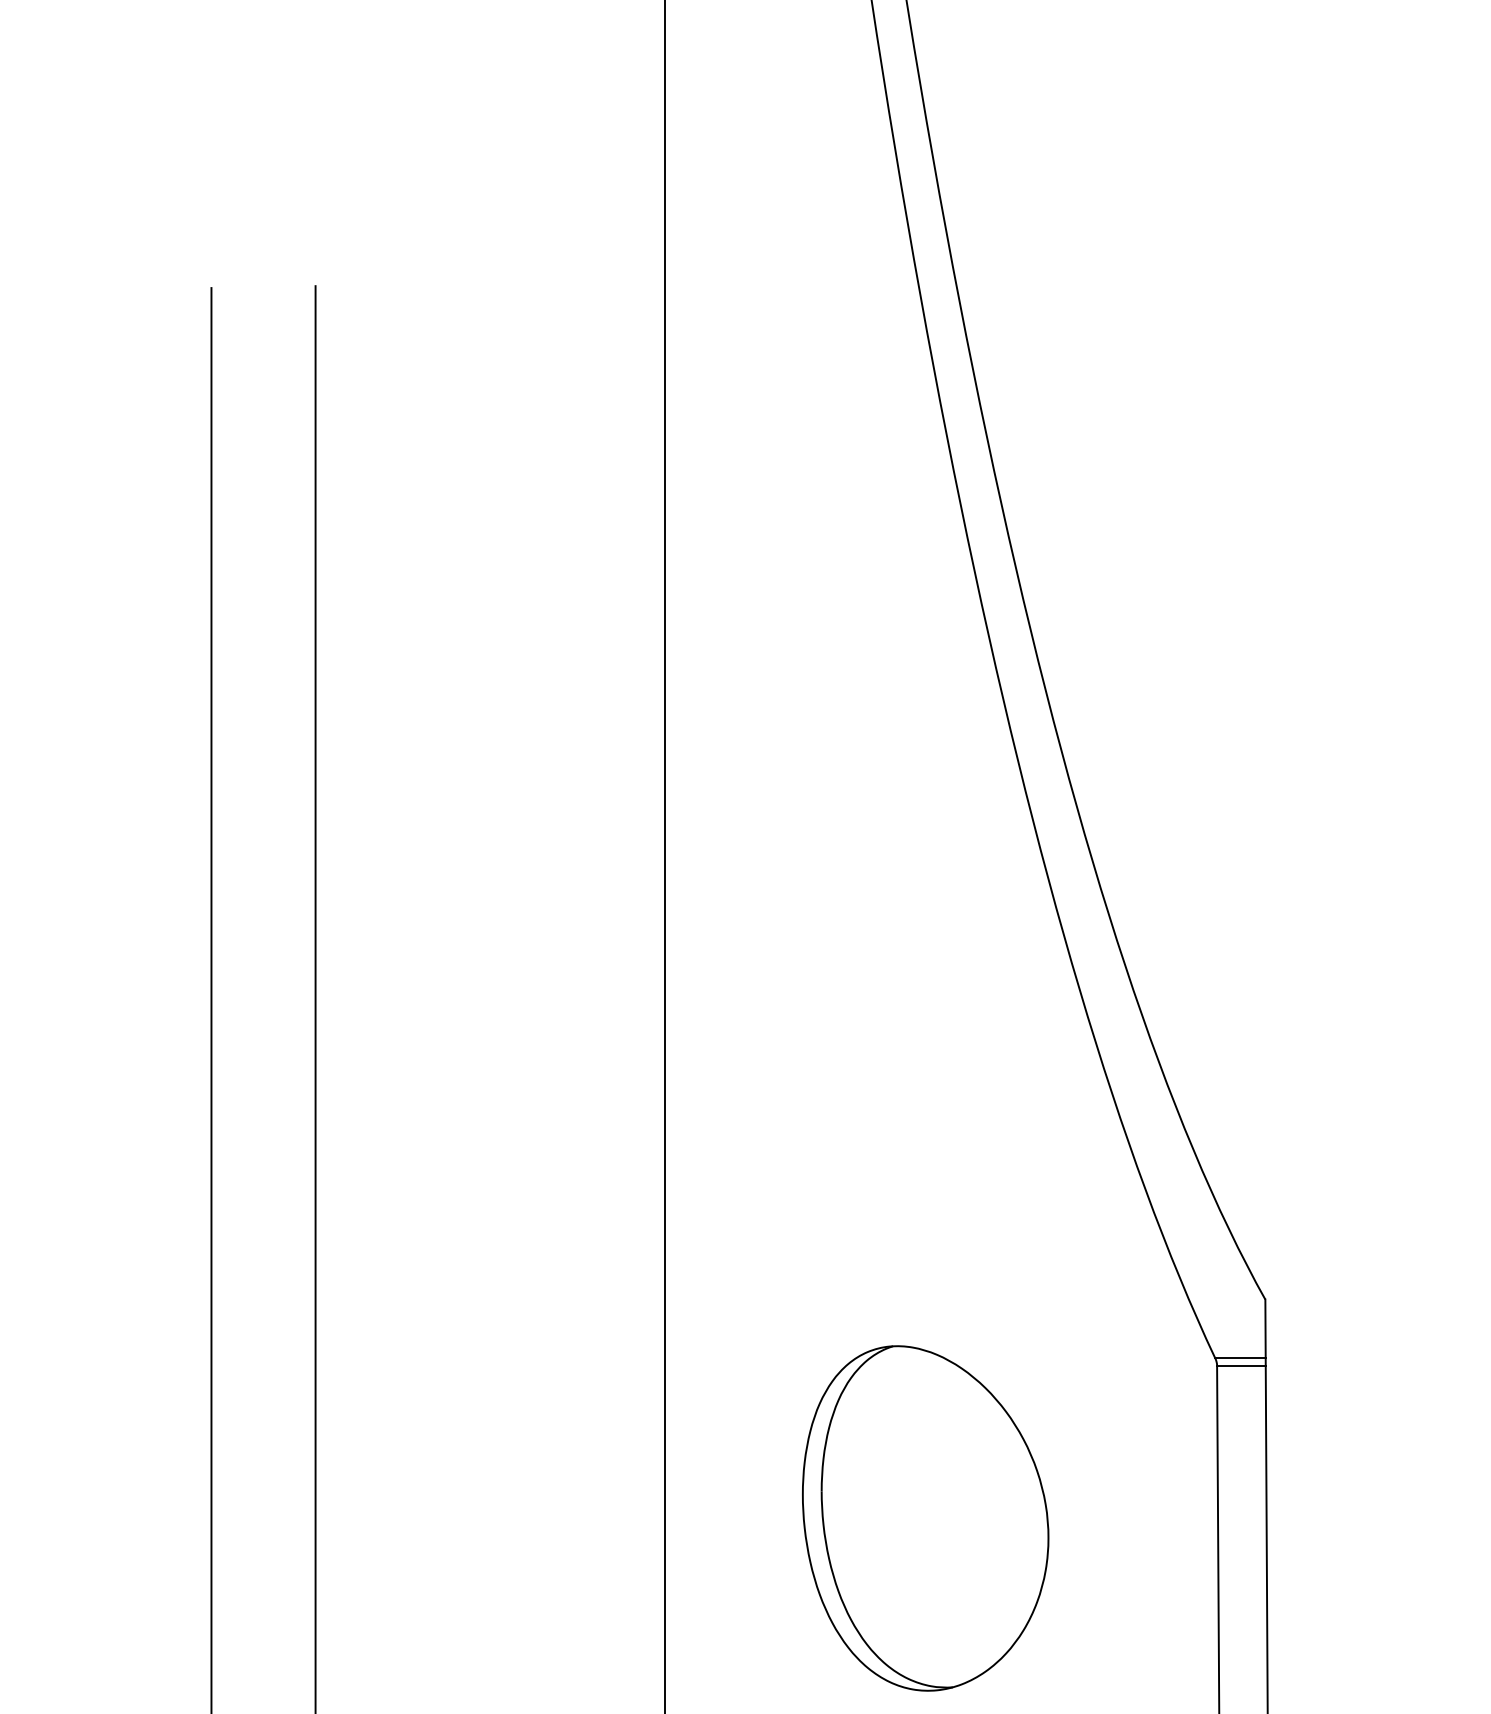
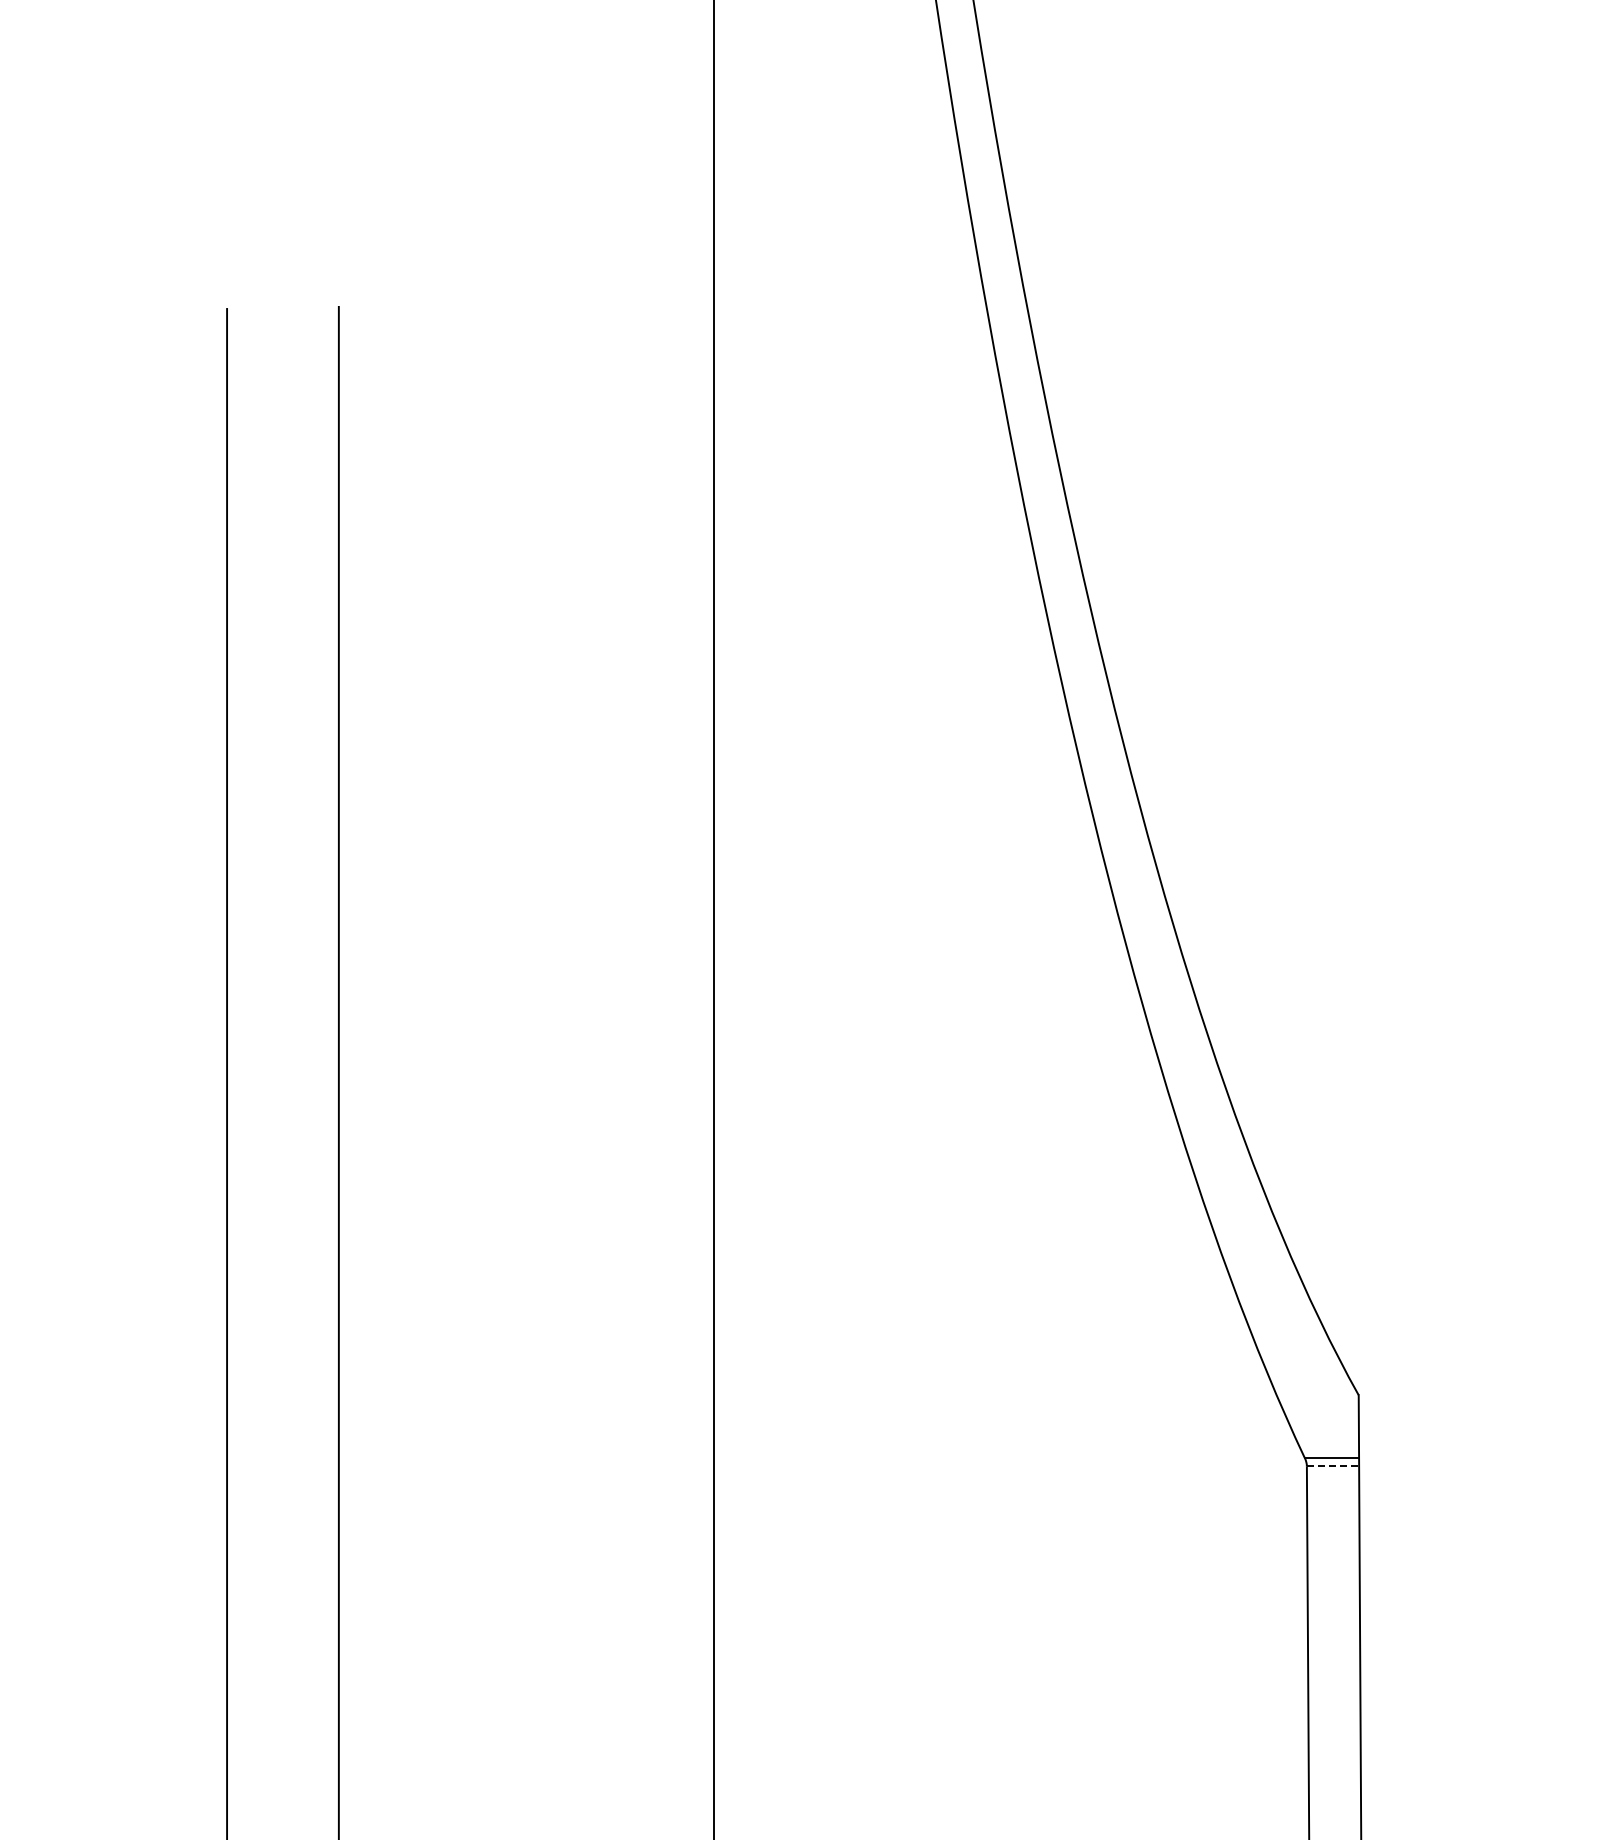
line: (1241, 1365) -> (1333, 1466), solid -> dashed
part: (925, 1518) -> (993, 1630), removed

